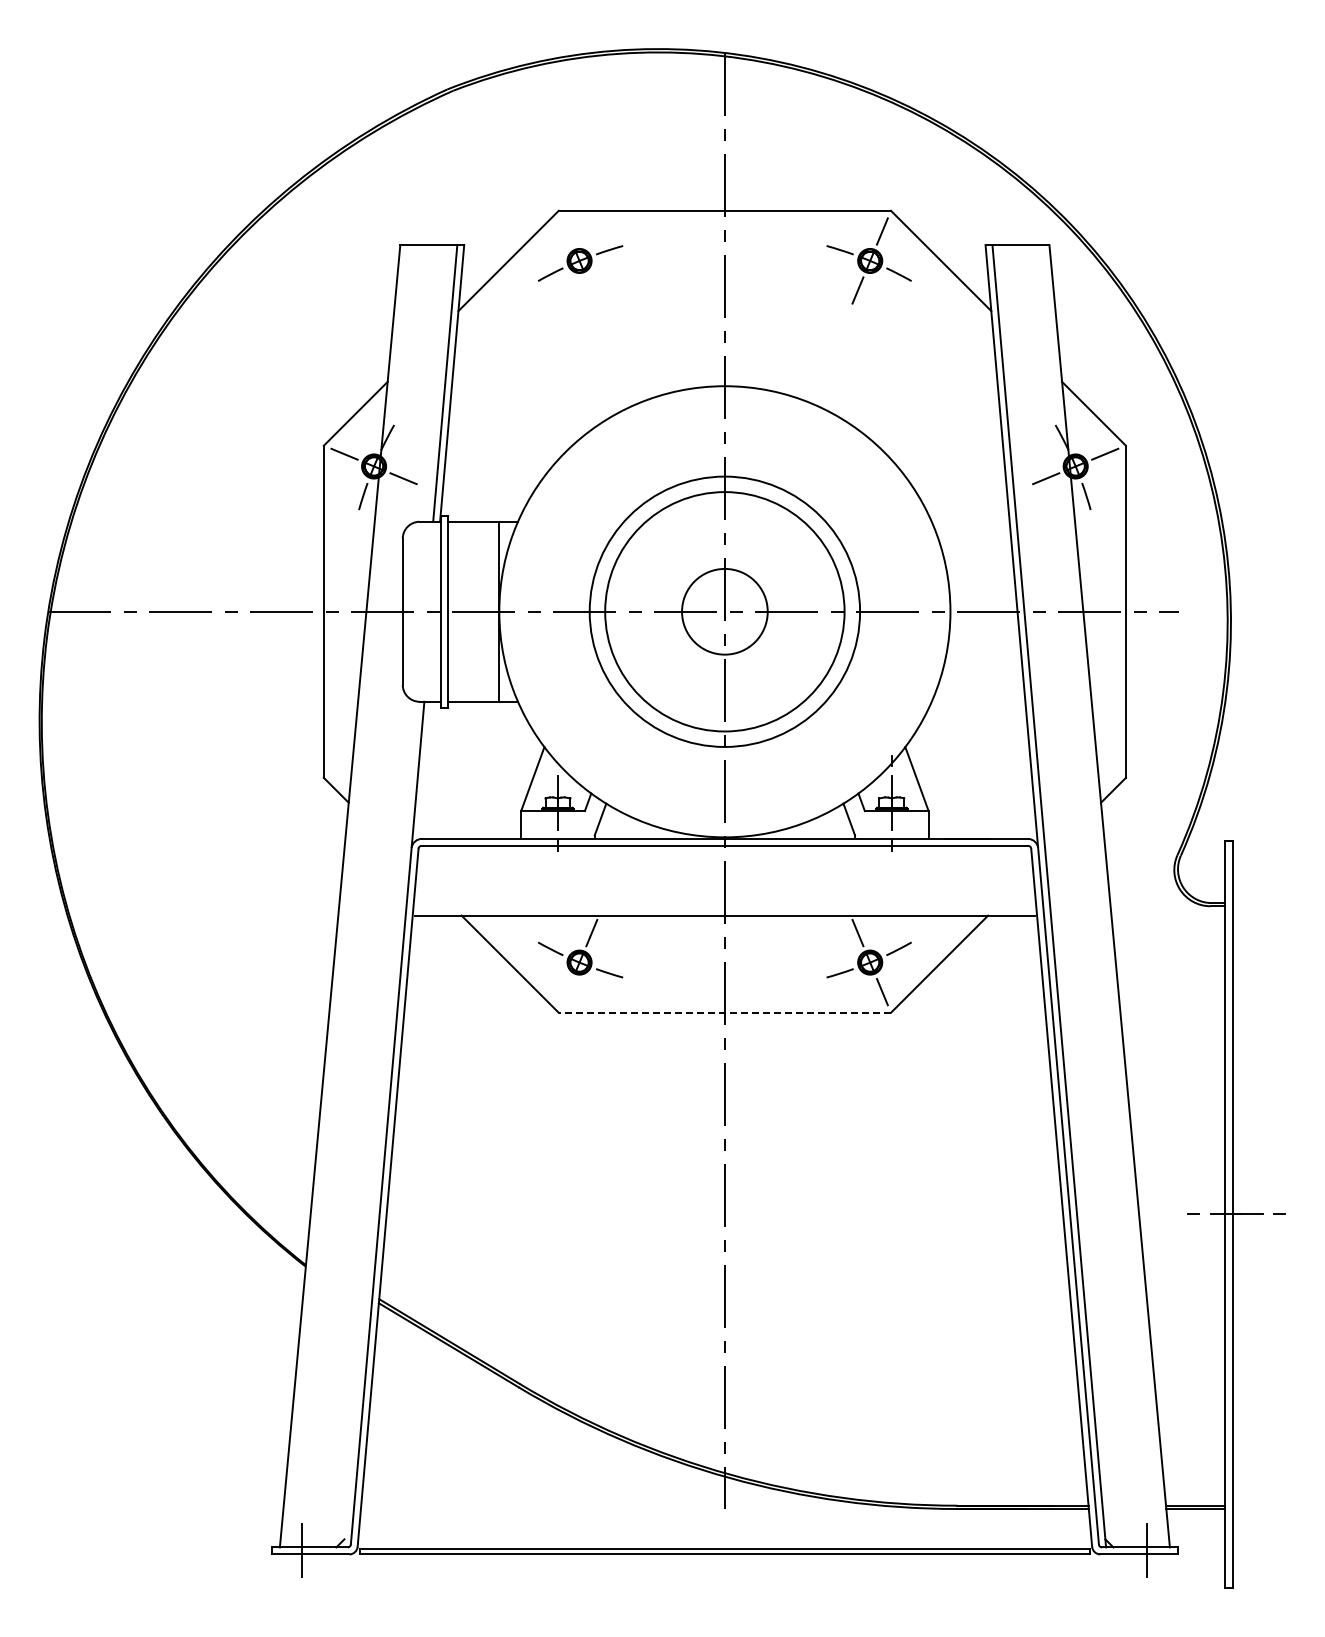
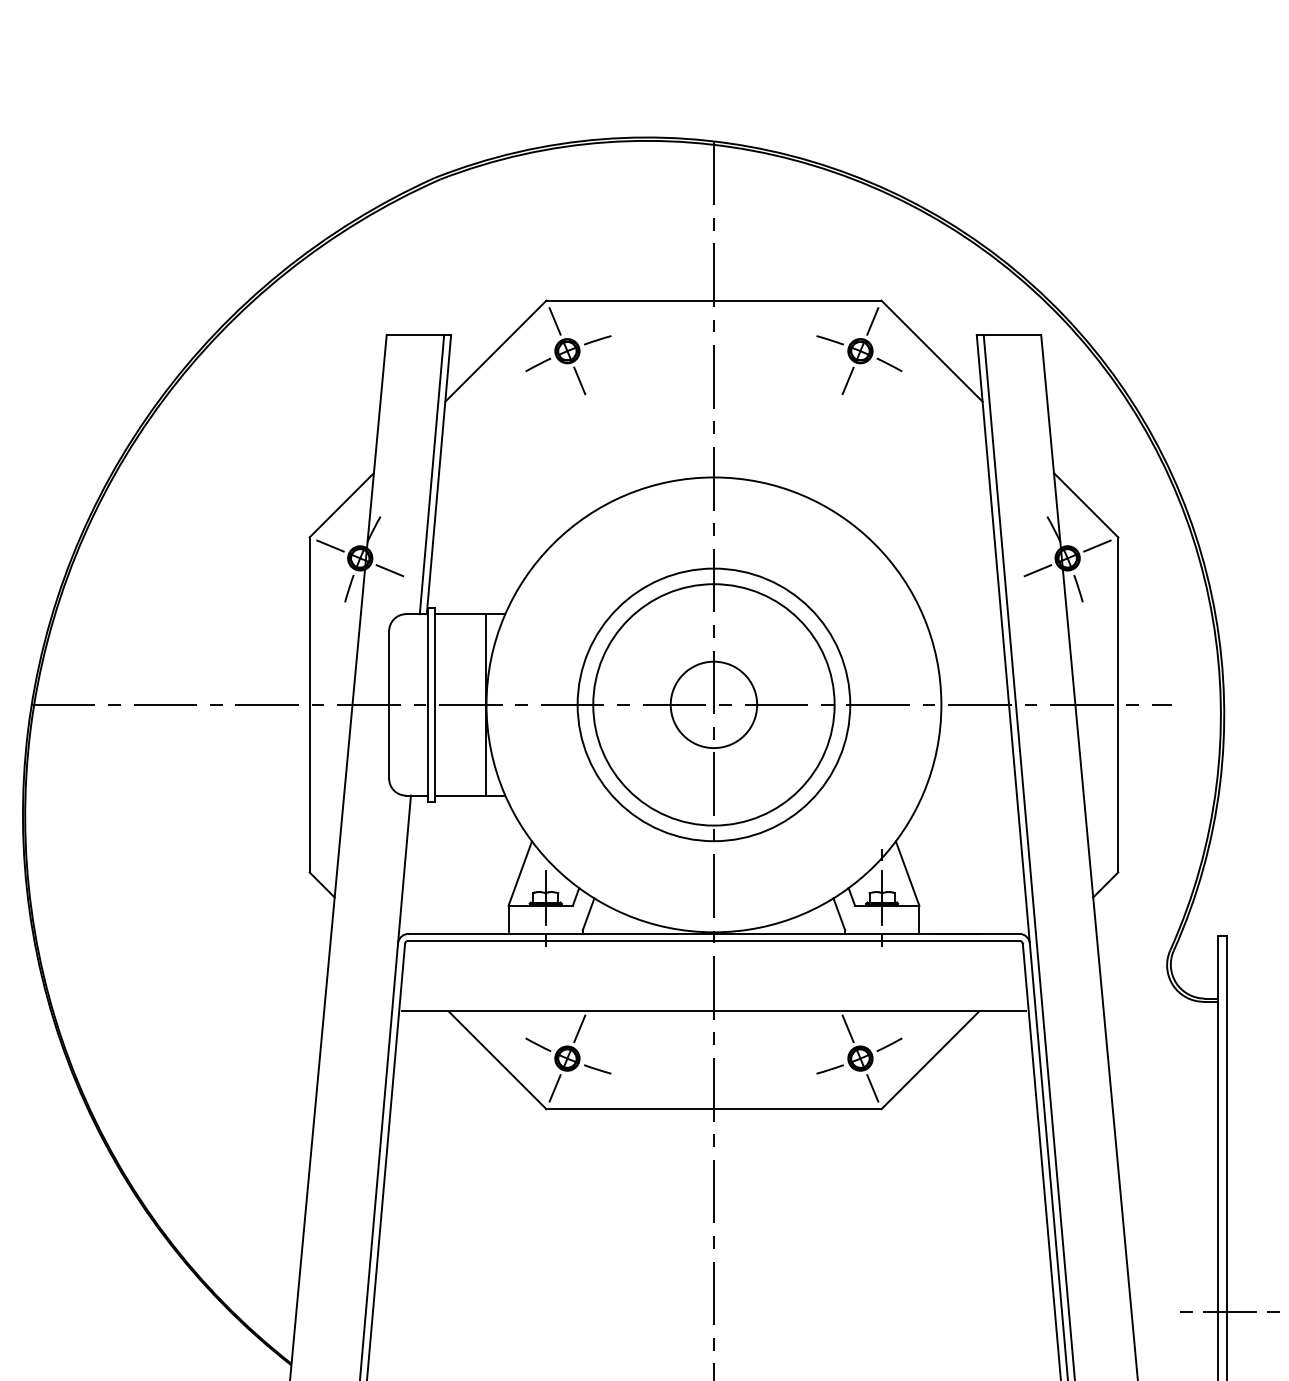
line: (566, 231) -> (554, 321), added
line: (591, 290) -> (579, 380), added
line: (566, 992) -> (554, 1088), added
line: (724, 1012) -> (713, 1108), dashed -> solid

